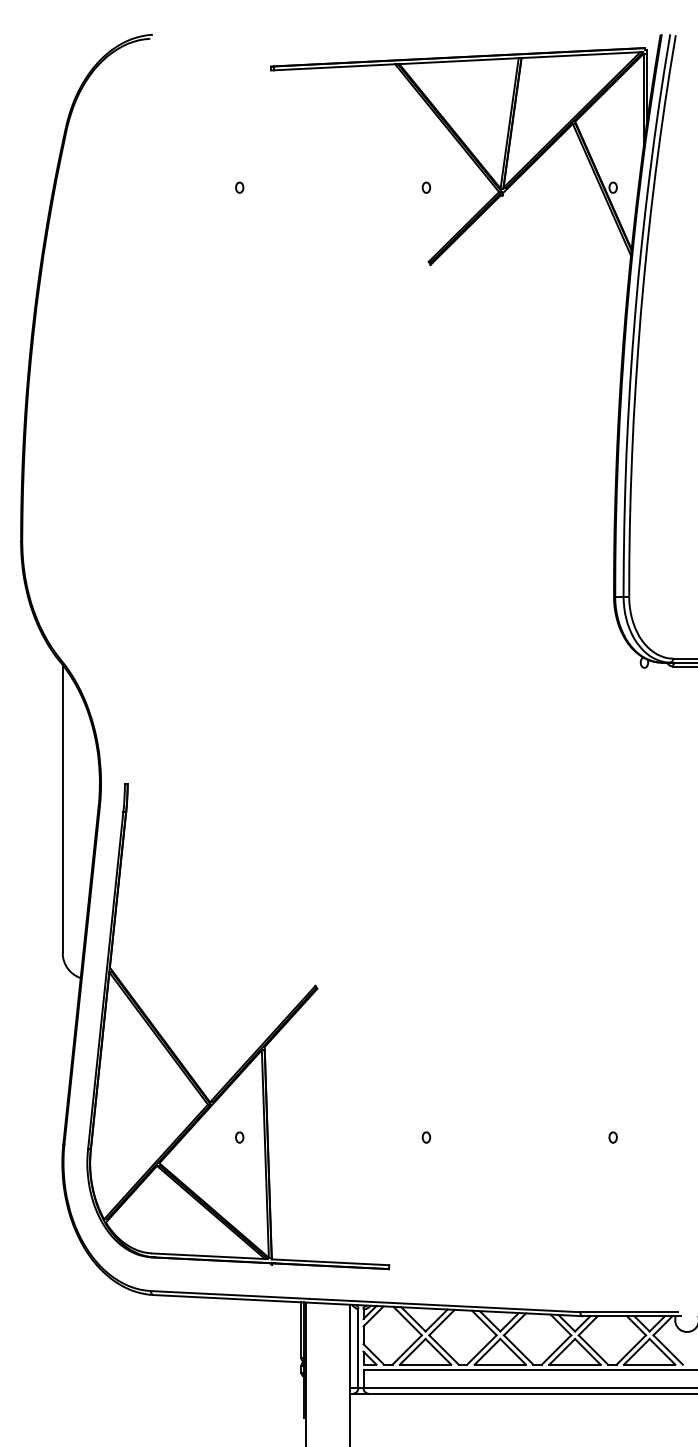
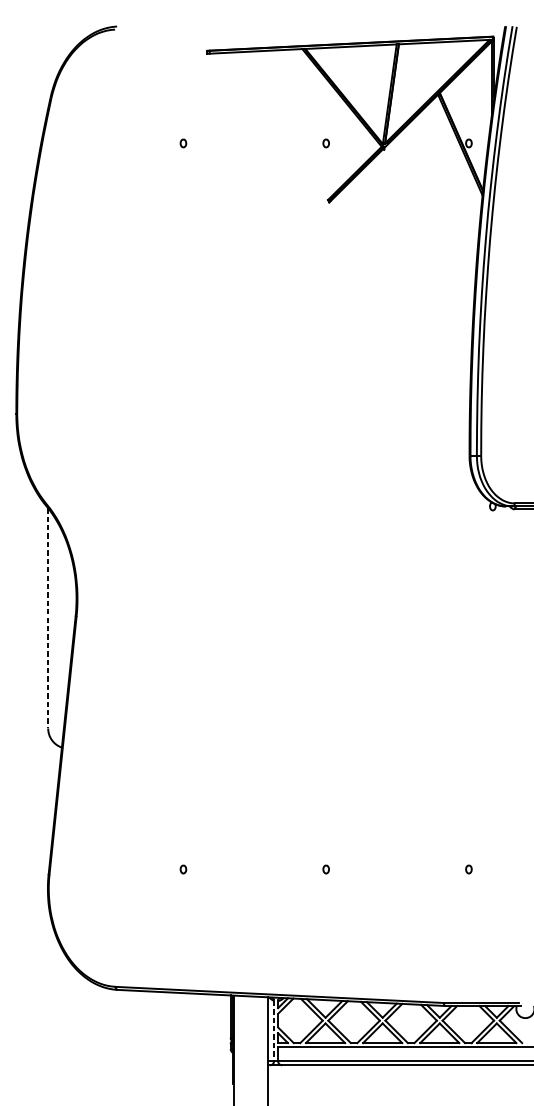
line: (62, 809) -> (47, 618), solid -> dashed
part: (262, 1042) -> (200, 796), removed
line: (358, 1348) -> (274, 1030), solid -> dashed

